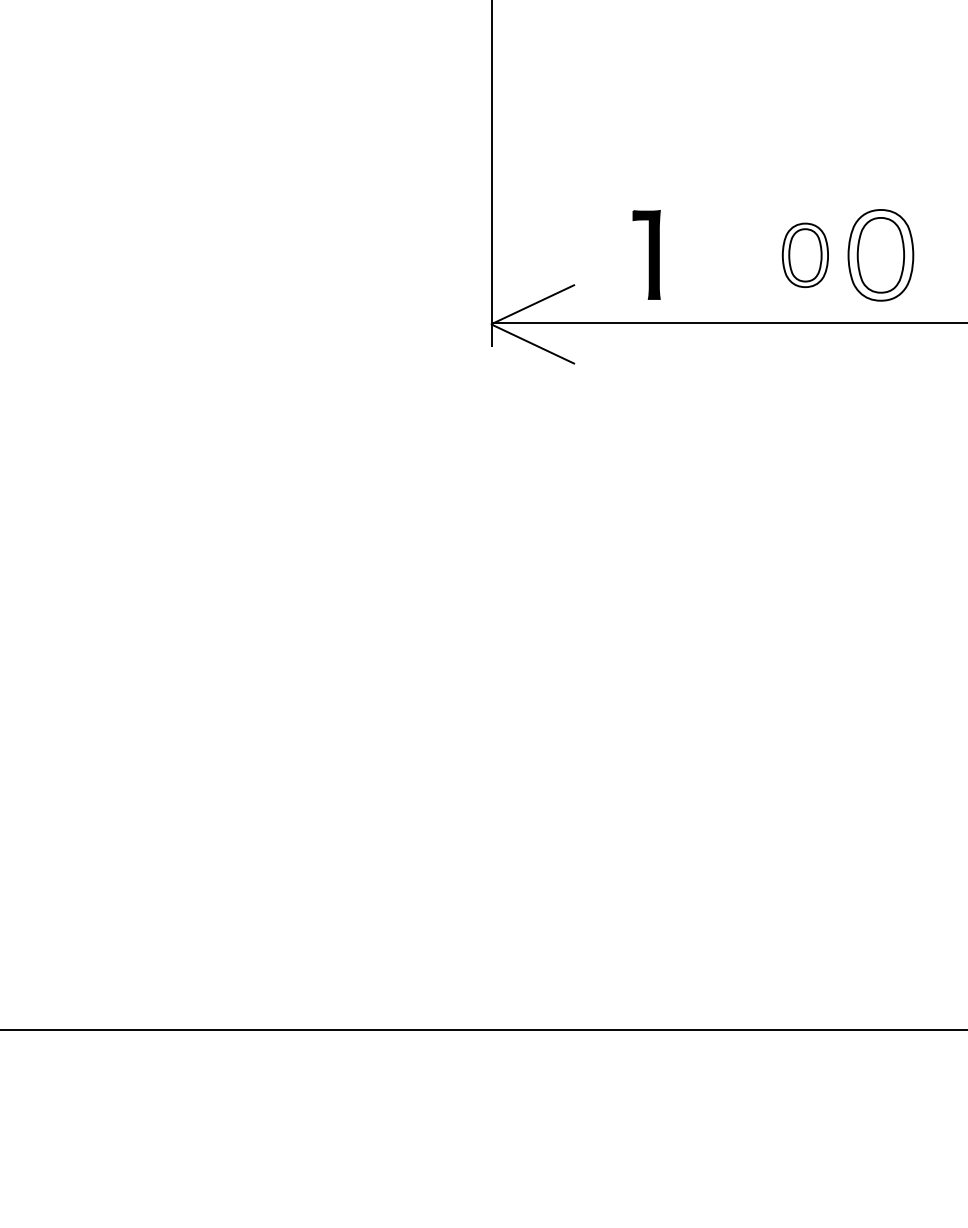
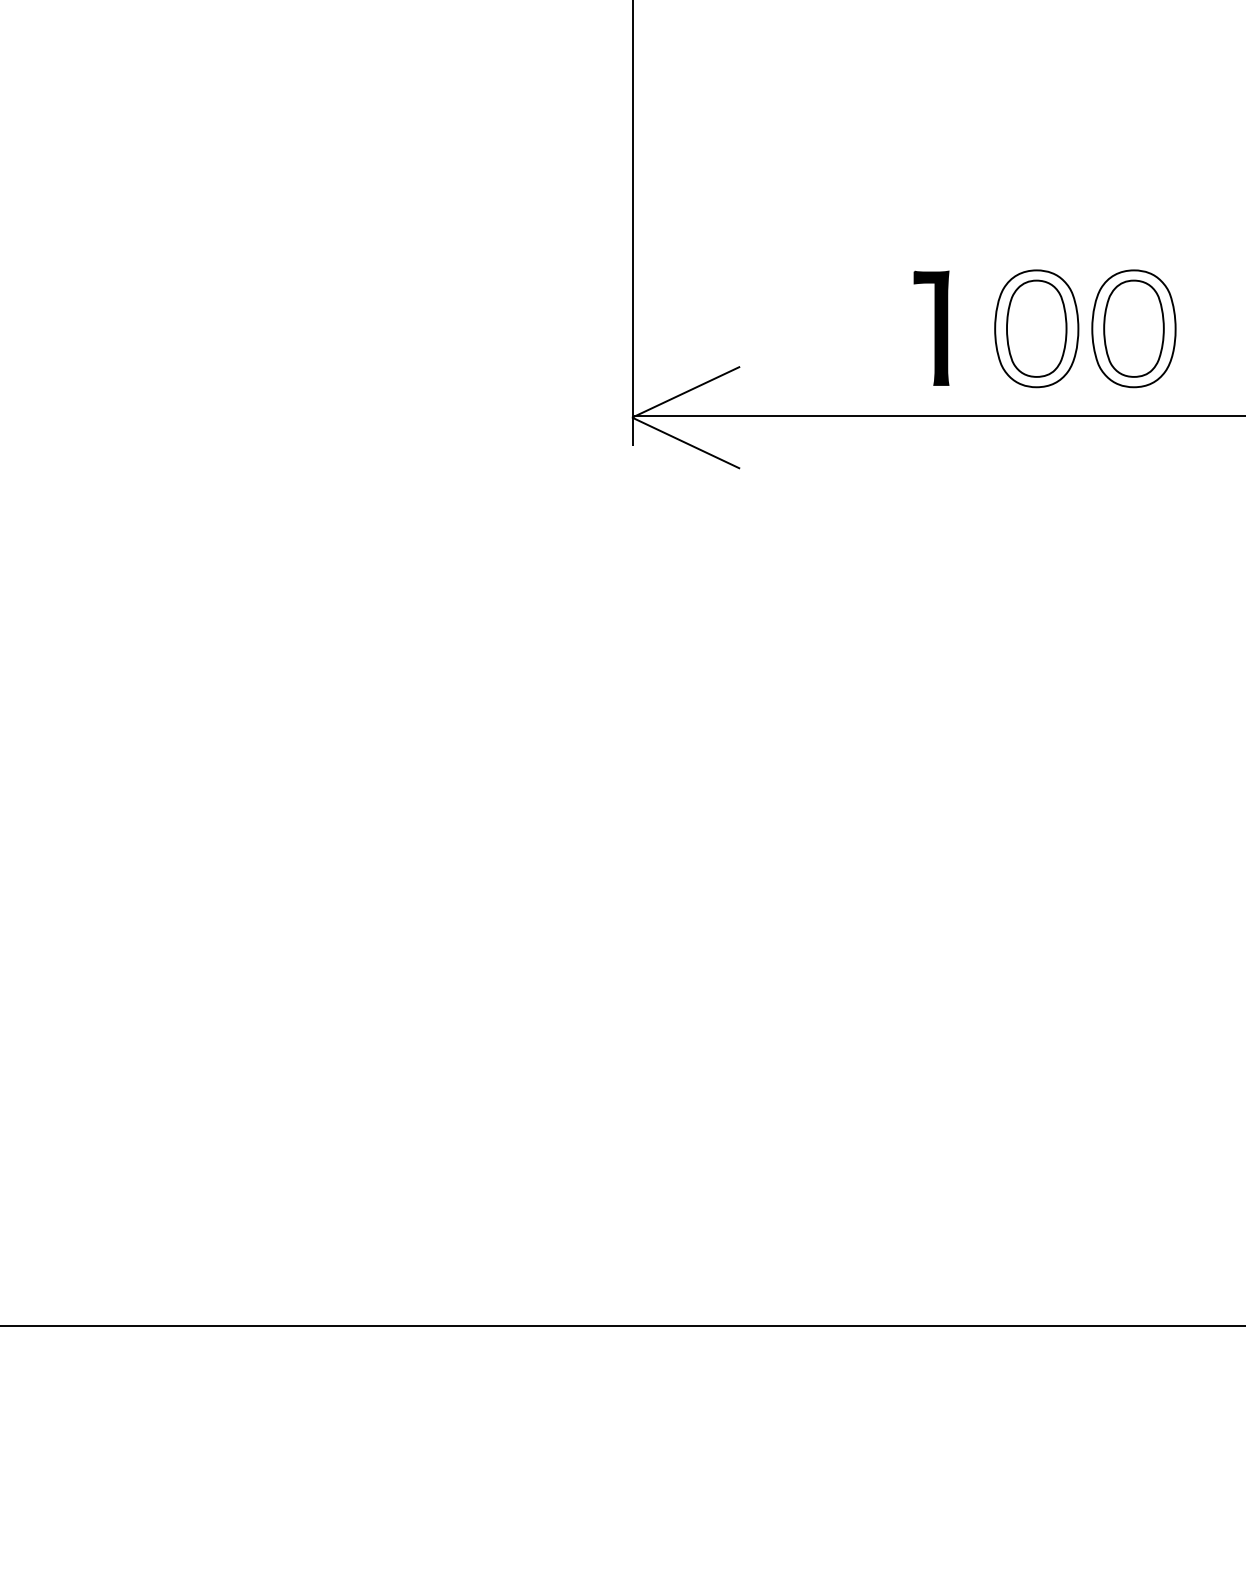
part: (646, 254) -> (931, 327), moved
part: (805, 255) -> (1036, 329), size x1.43

